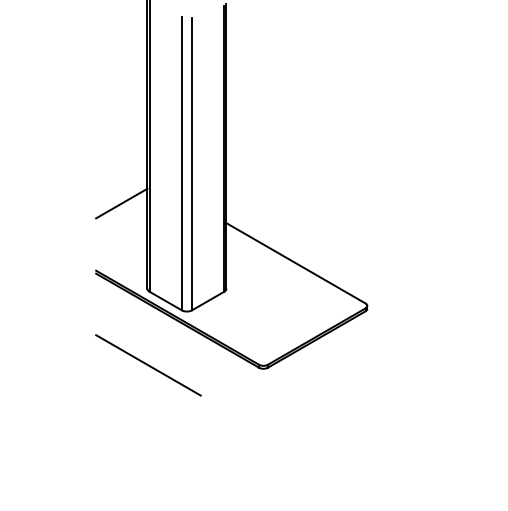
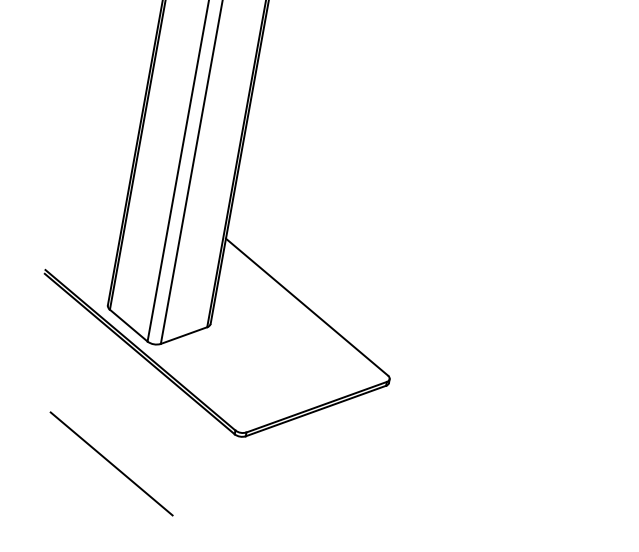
line: (121, 203) -> (94, 188), removed
line: (148, 365) -> (111, 464), moved

